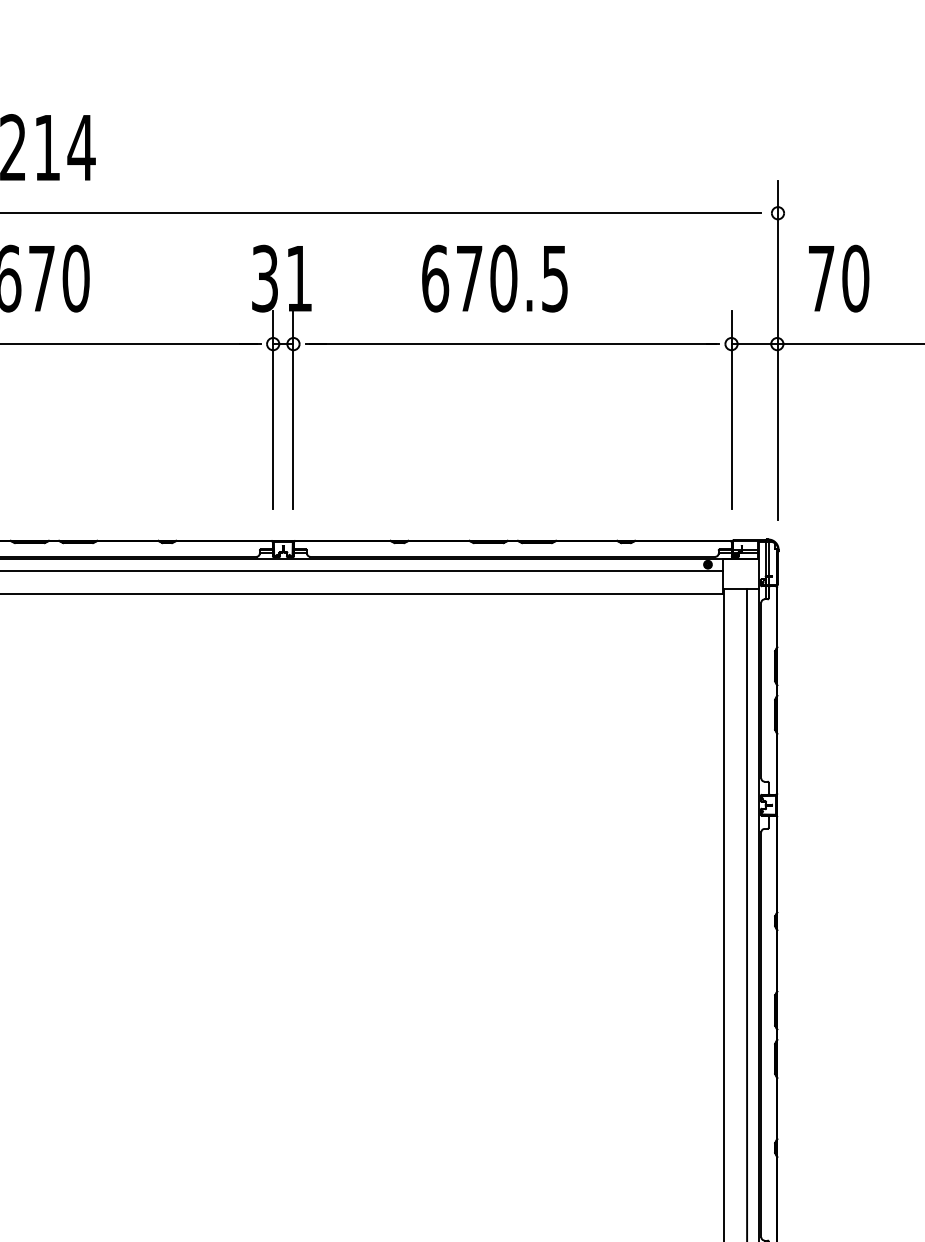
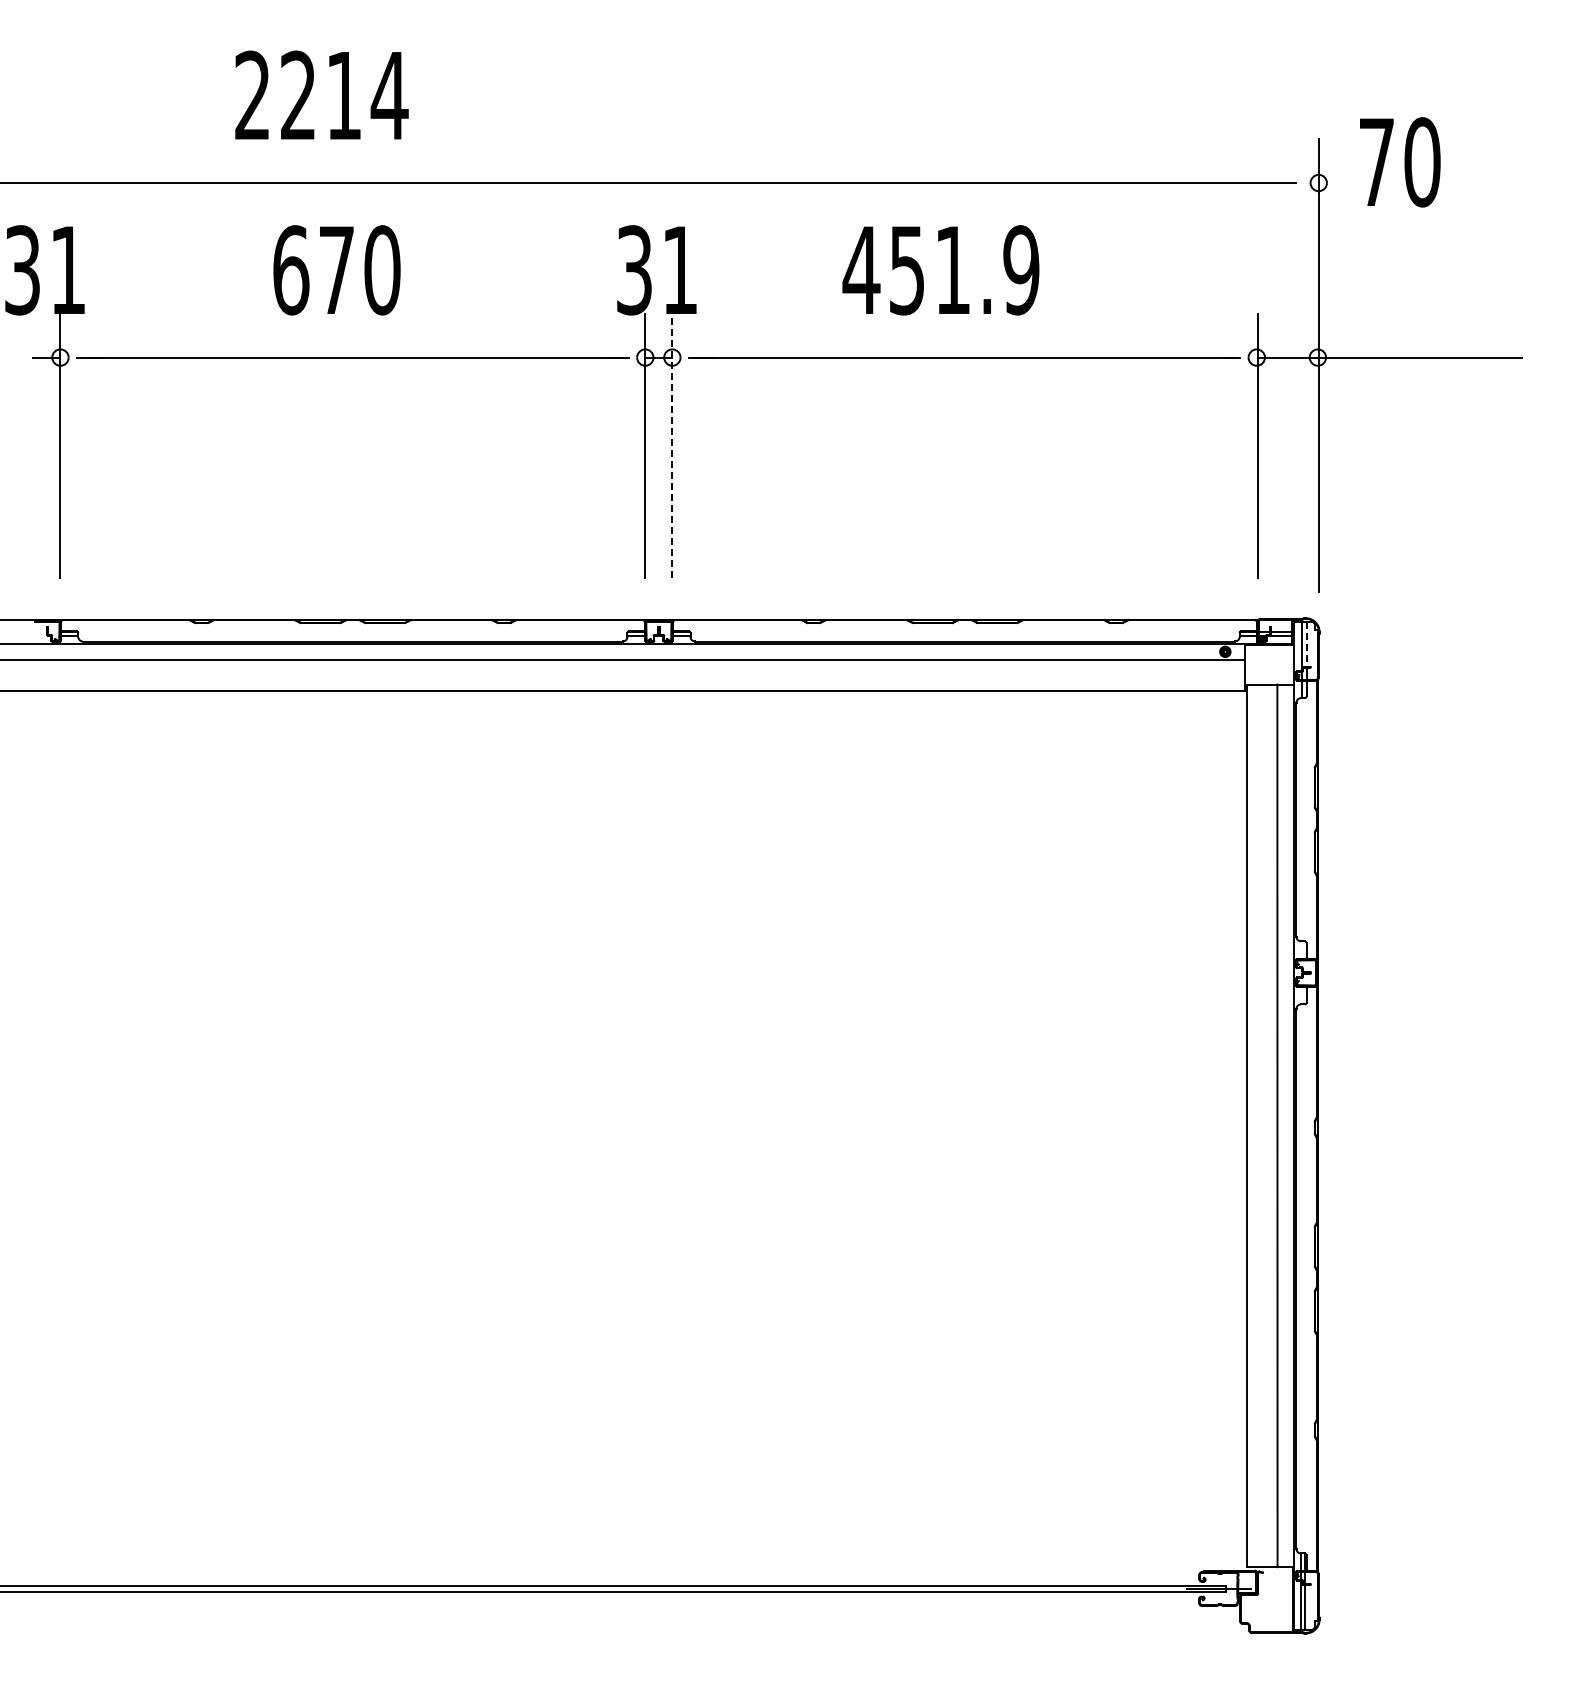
text: (494, 278) -> (940, 270), 670.5 -> 451.9
text: (839, 278) -> (1400, 162), moved
line: (293, 409) -> (672, 445), solid -> dashed
line: (768, 559) -> (1306, 644), solid -> dashed

